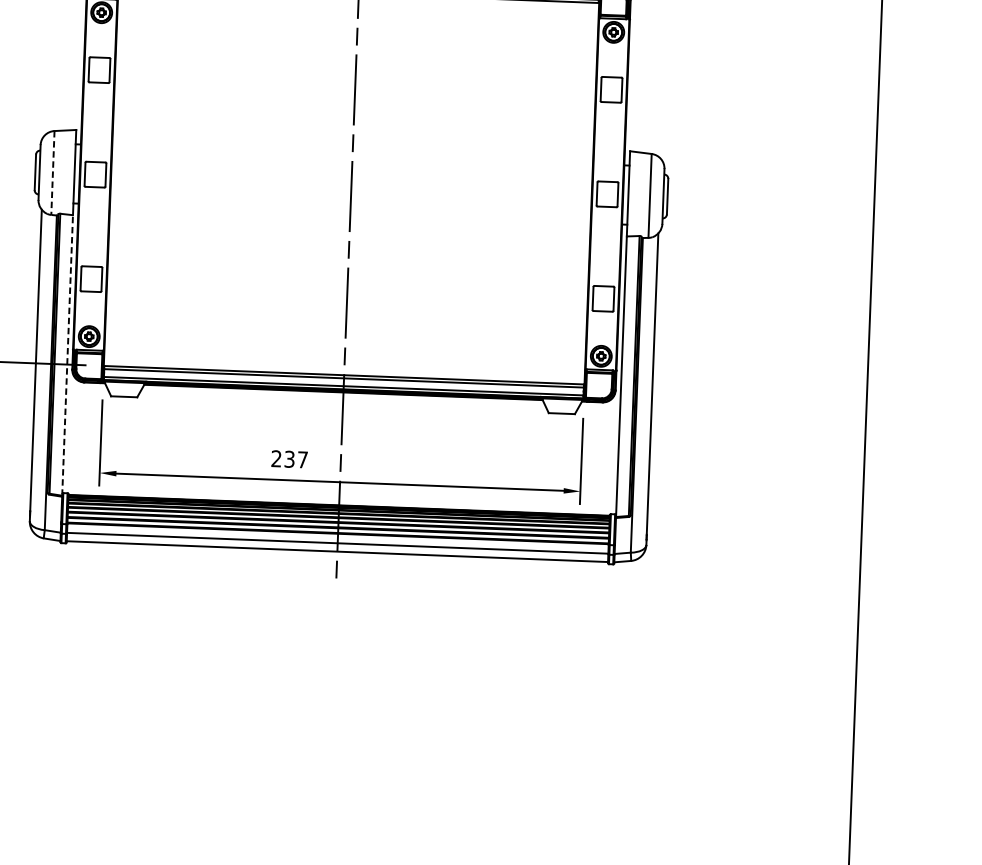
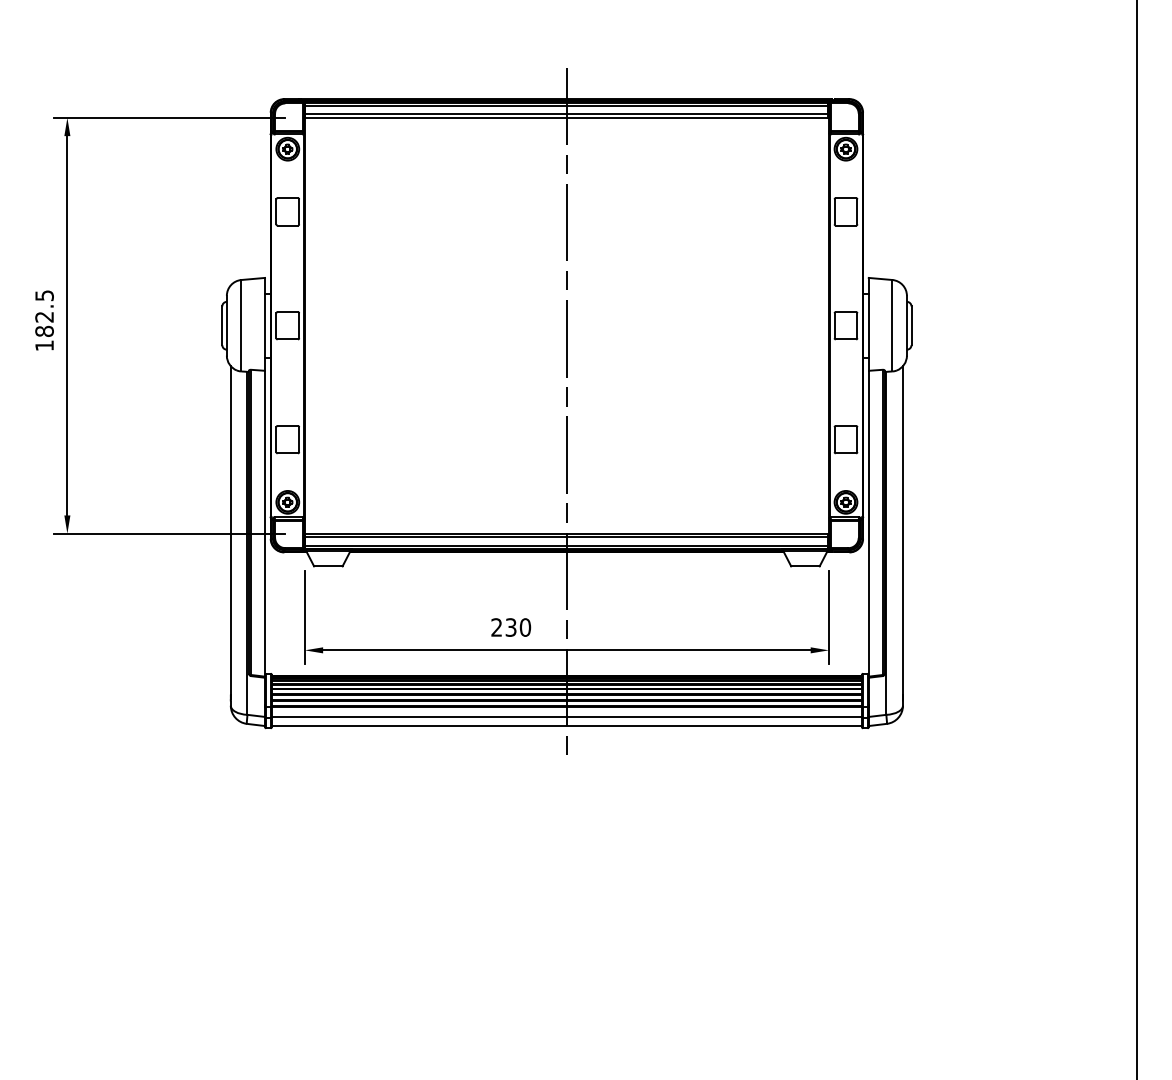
line: (53, 172) -> (241, 325), dashed -> solid
line: (68, 355) -> (265, 523), dashed -> solid
text: (302, 459) -> (525, 627), 237 -> 230

